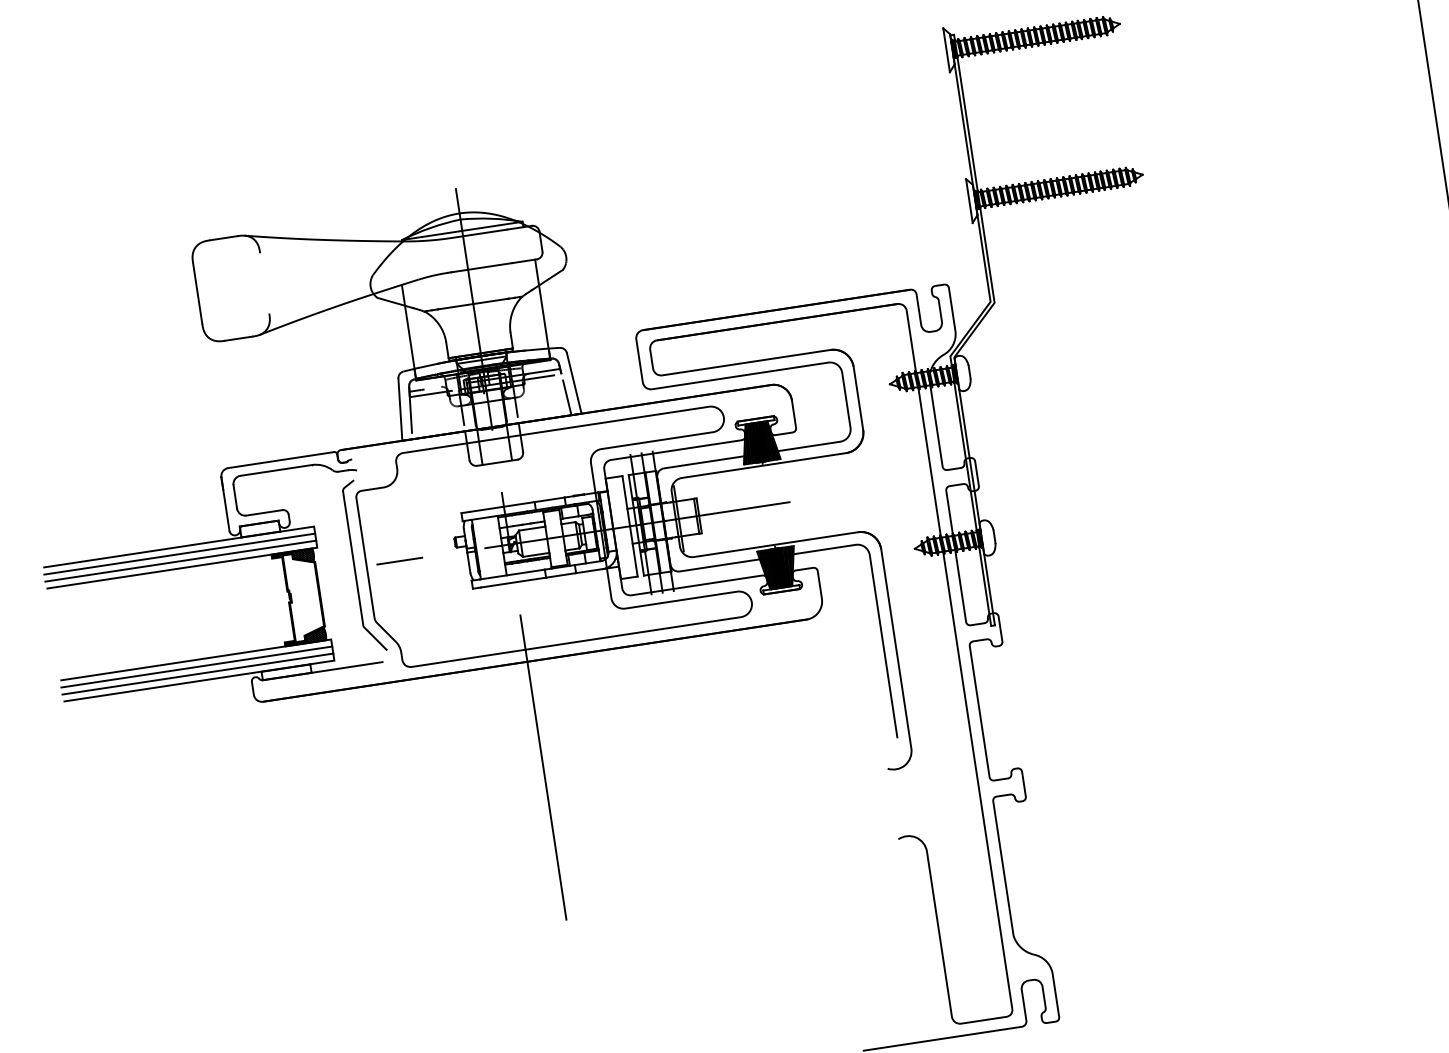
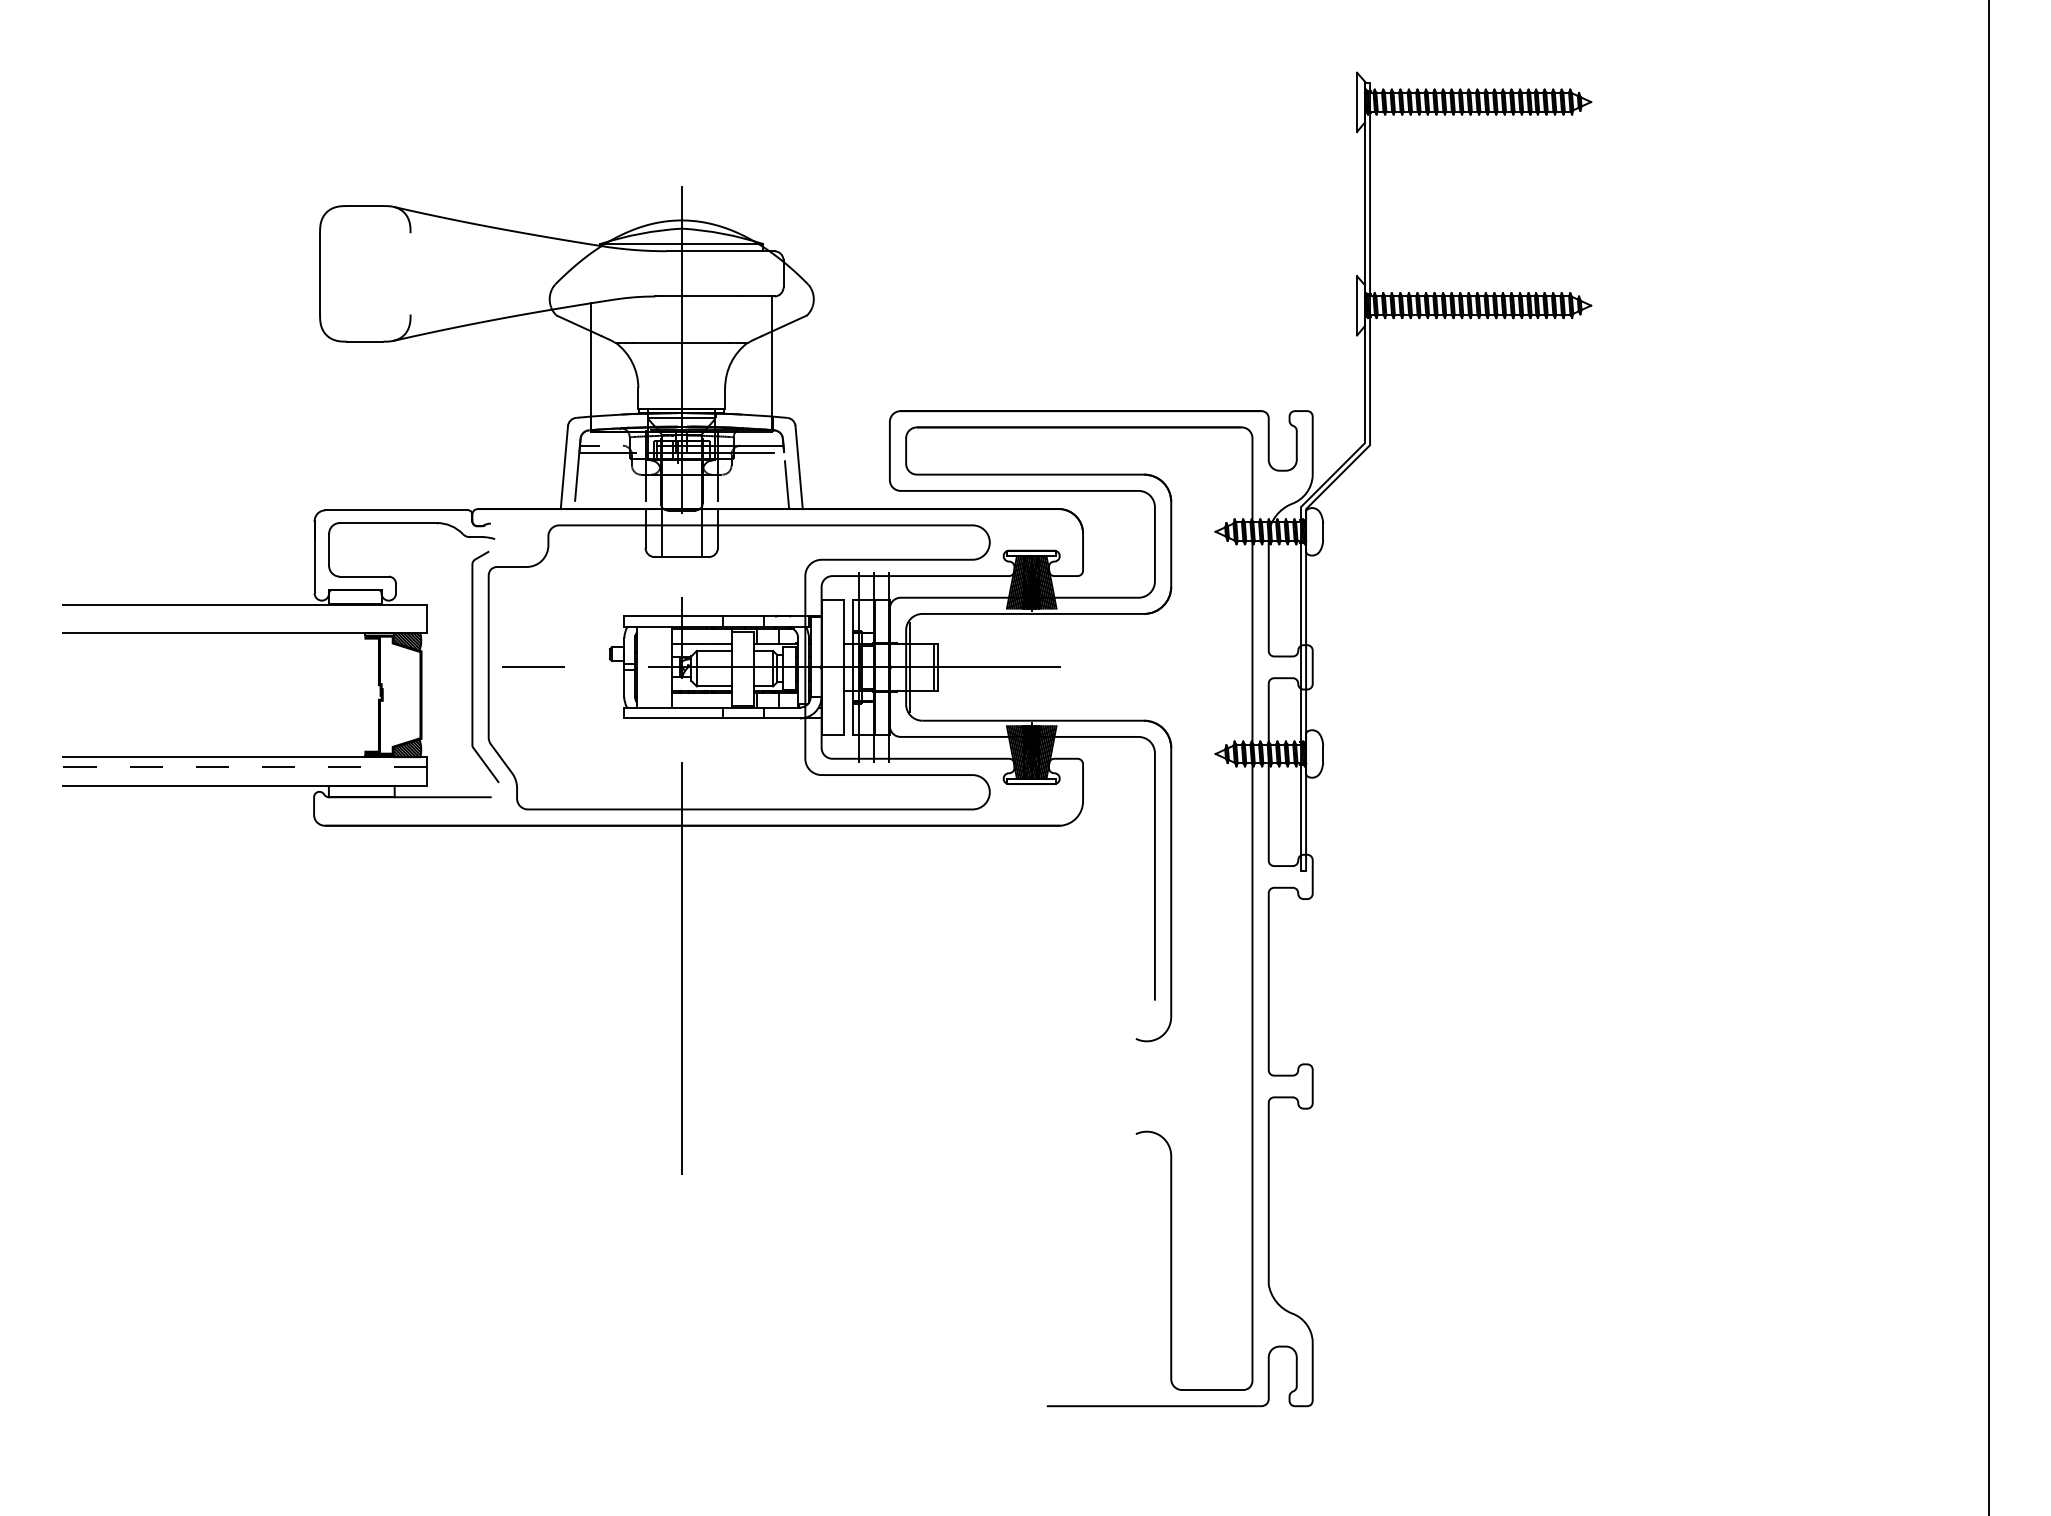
line: (179, 554) -> (244, 614), removed
line: (180, 560) -> (244, 623), removed
line: (196, 666) -> (244, 766), solid -> dashed
line: (198, 674) -> (244, 776), removed

